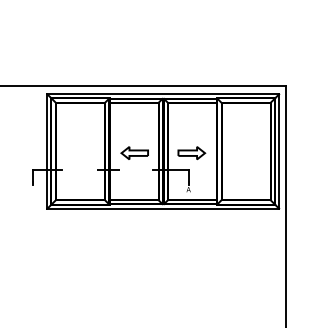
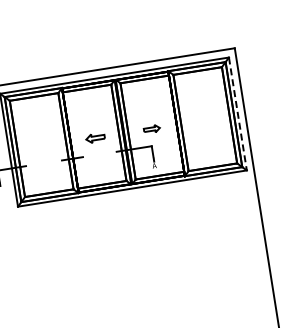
part: (134, 152) -> (95, 137), size x0.7
part: (191, 152) -> (151, 128), size x0.6
line: (279, 152) -> (238, 114), solid -> dashed

